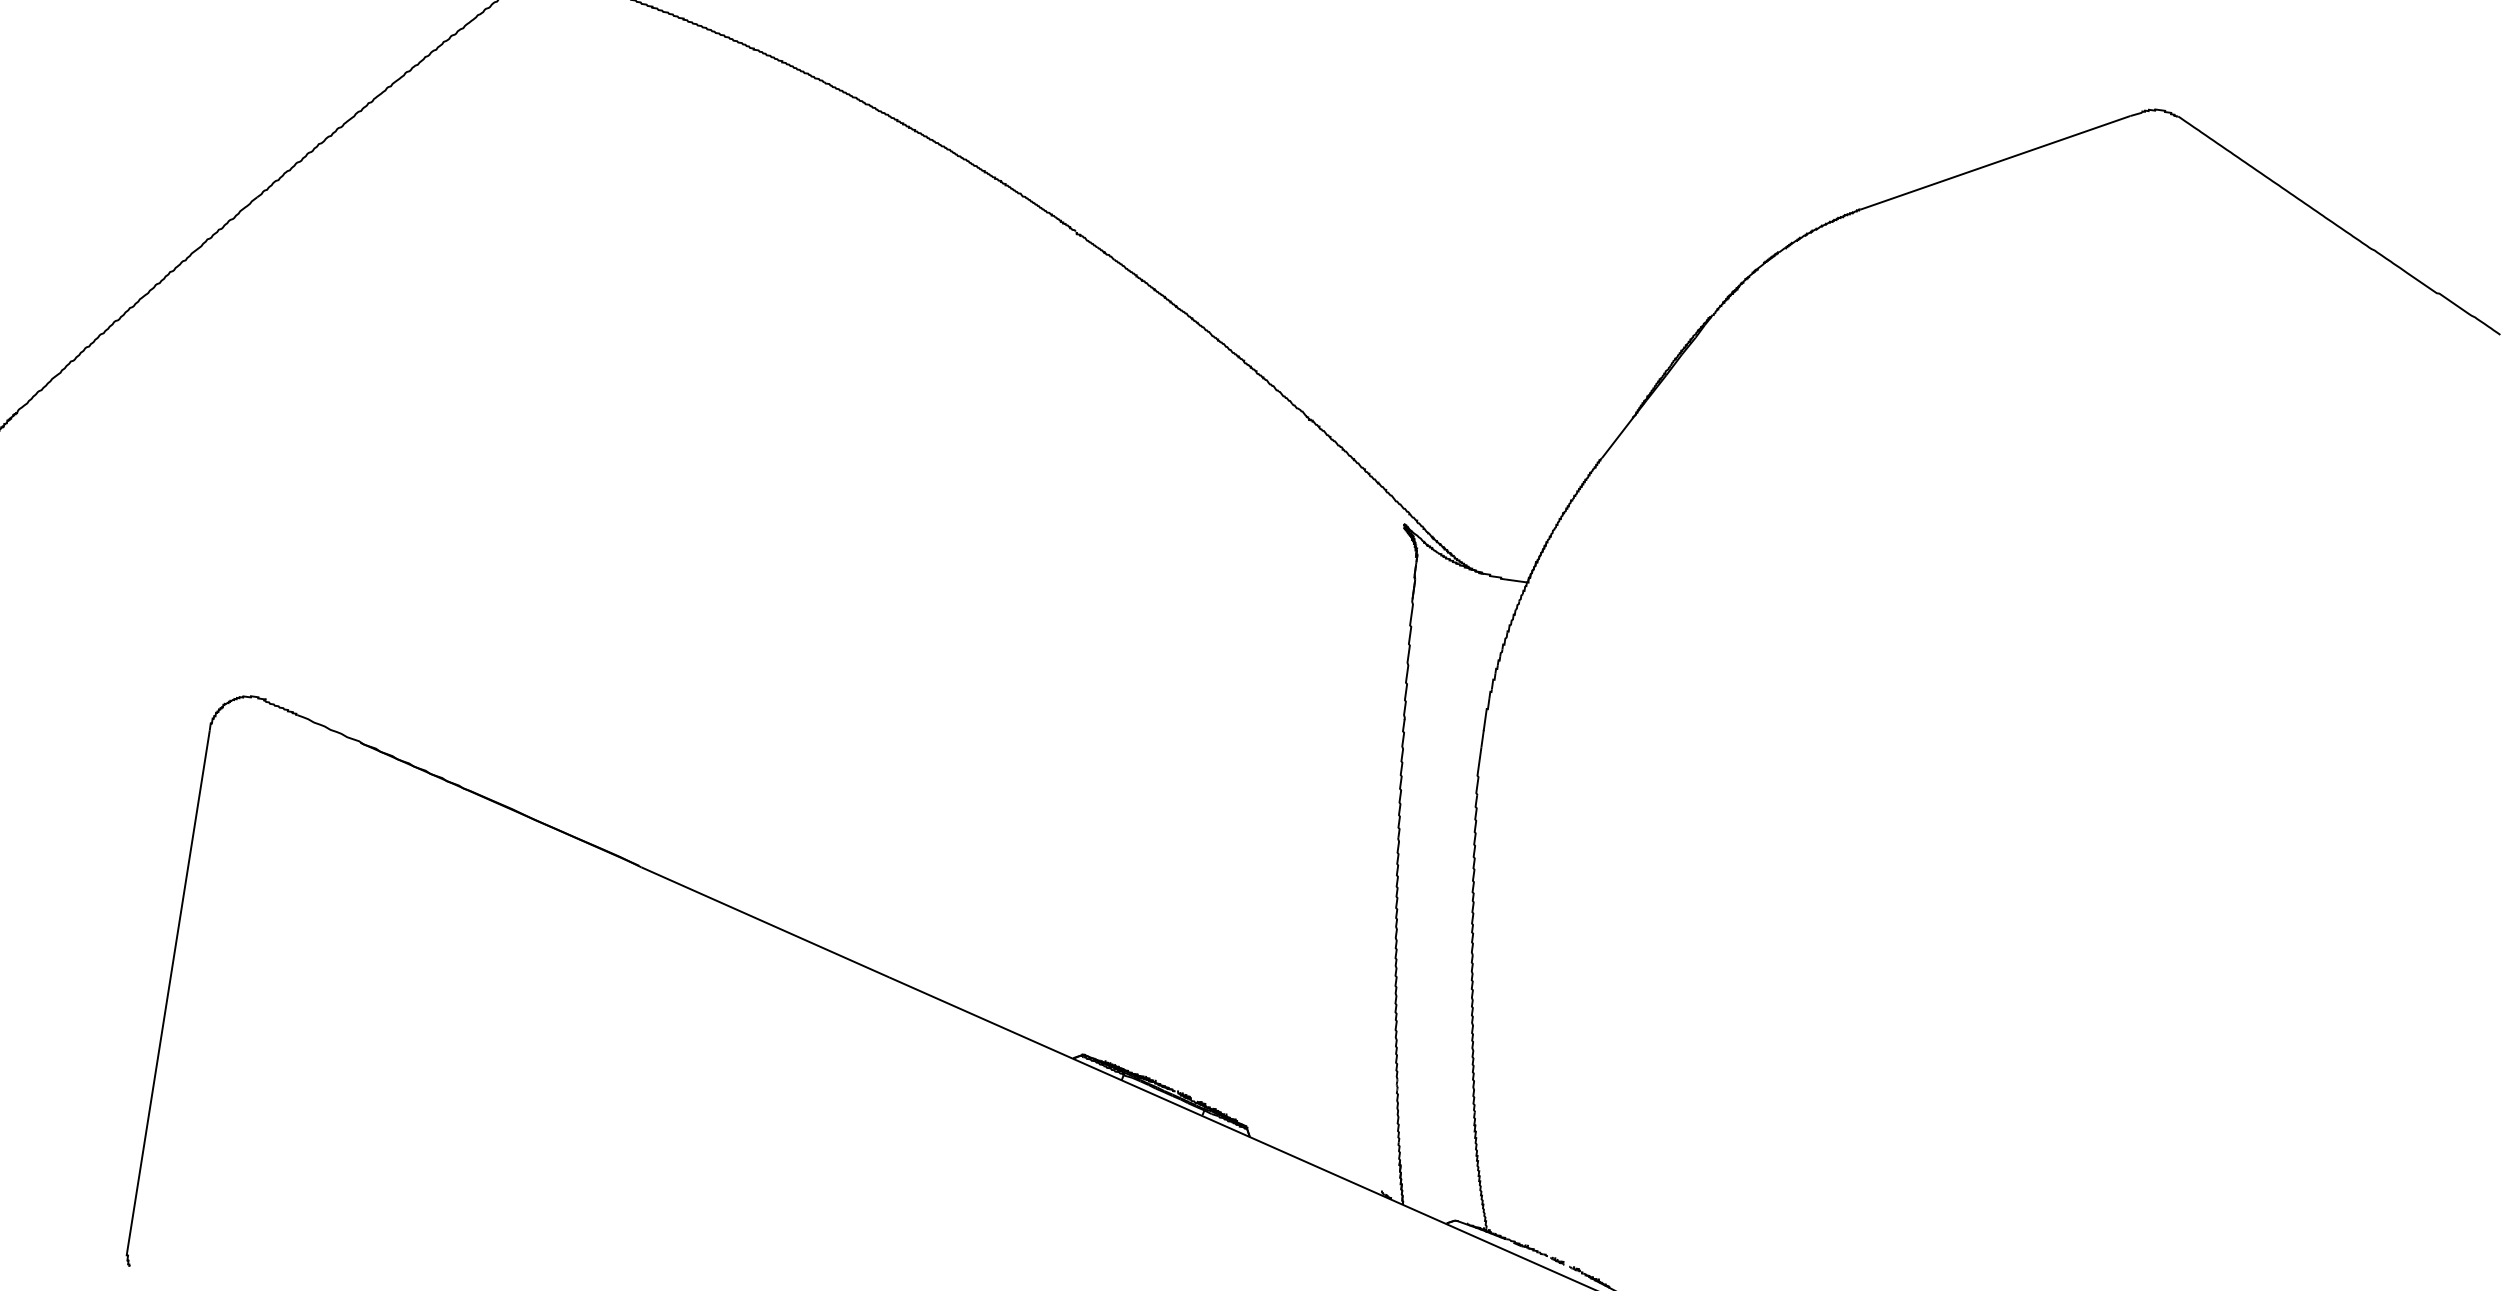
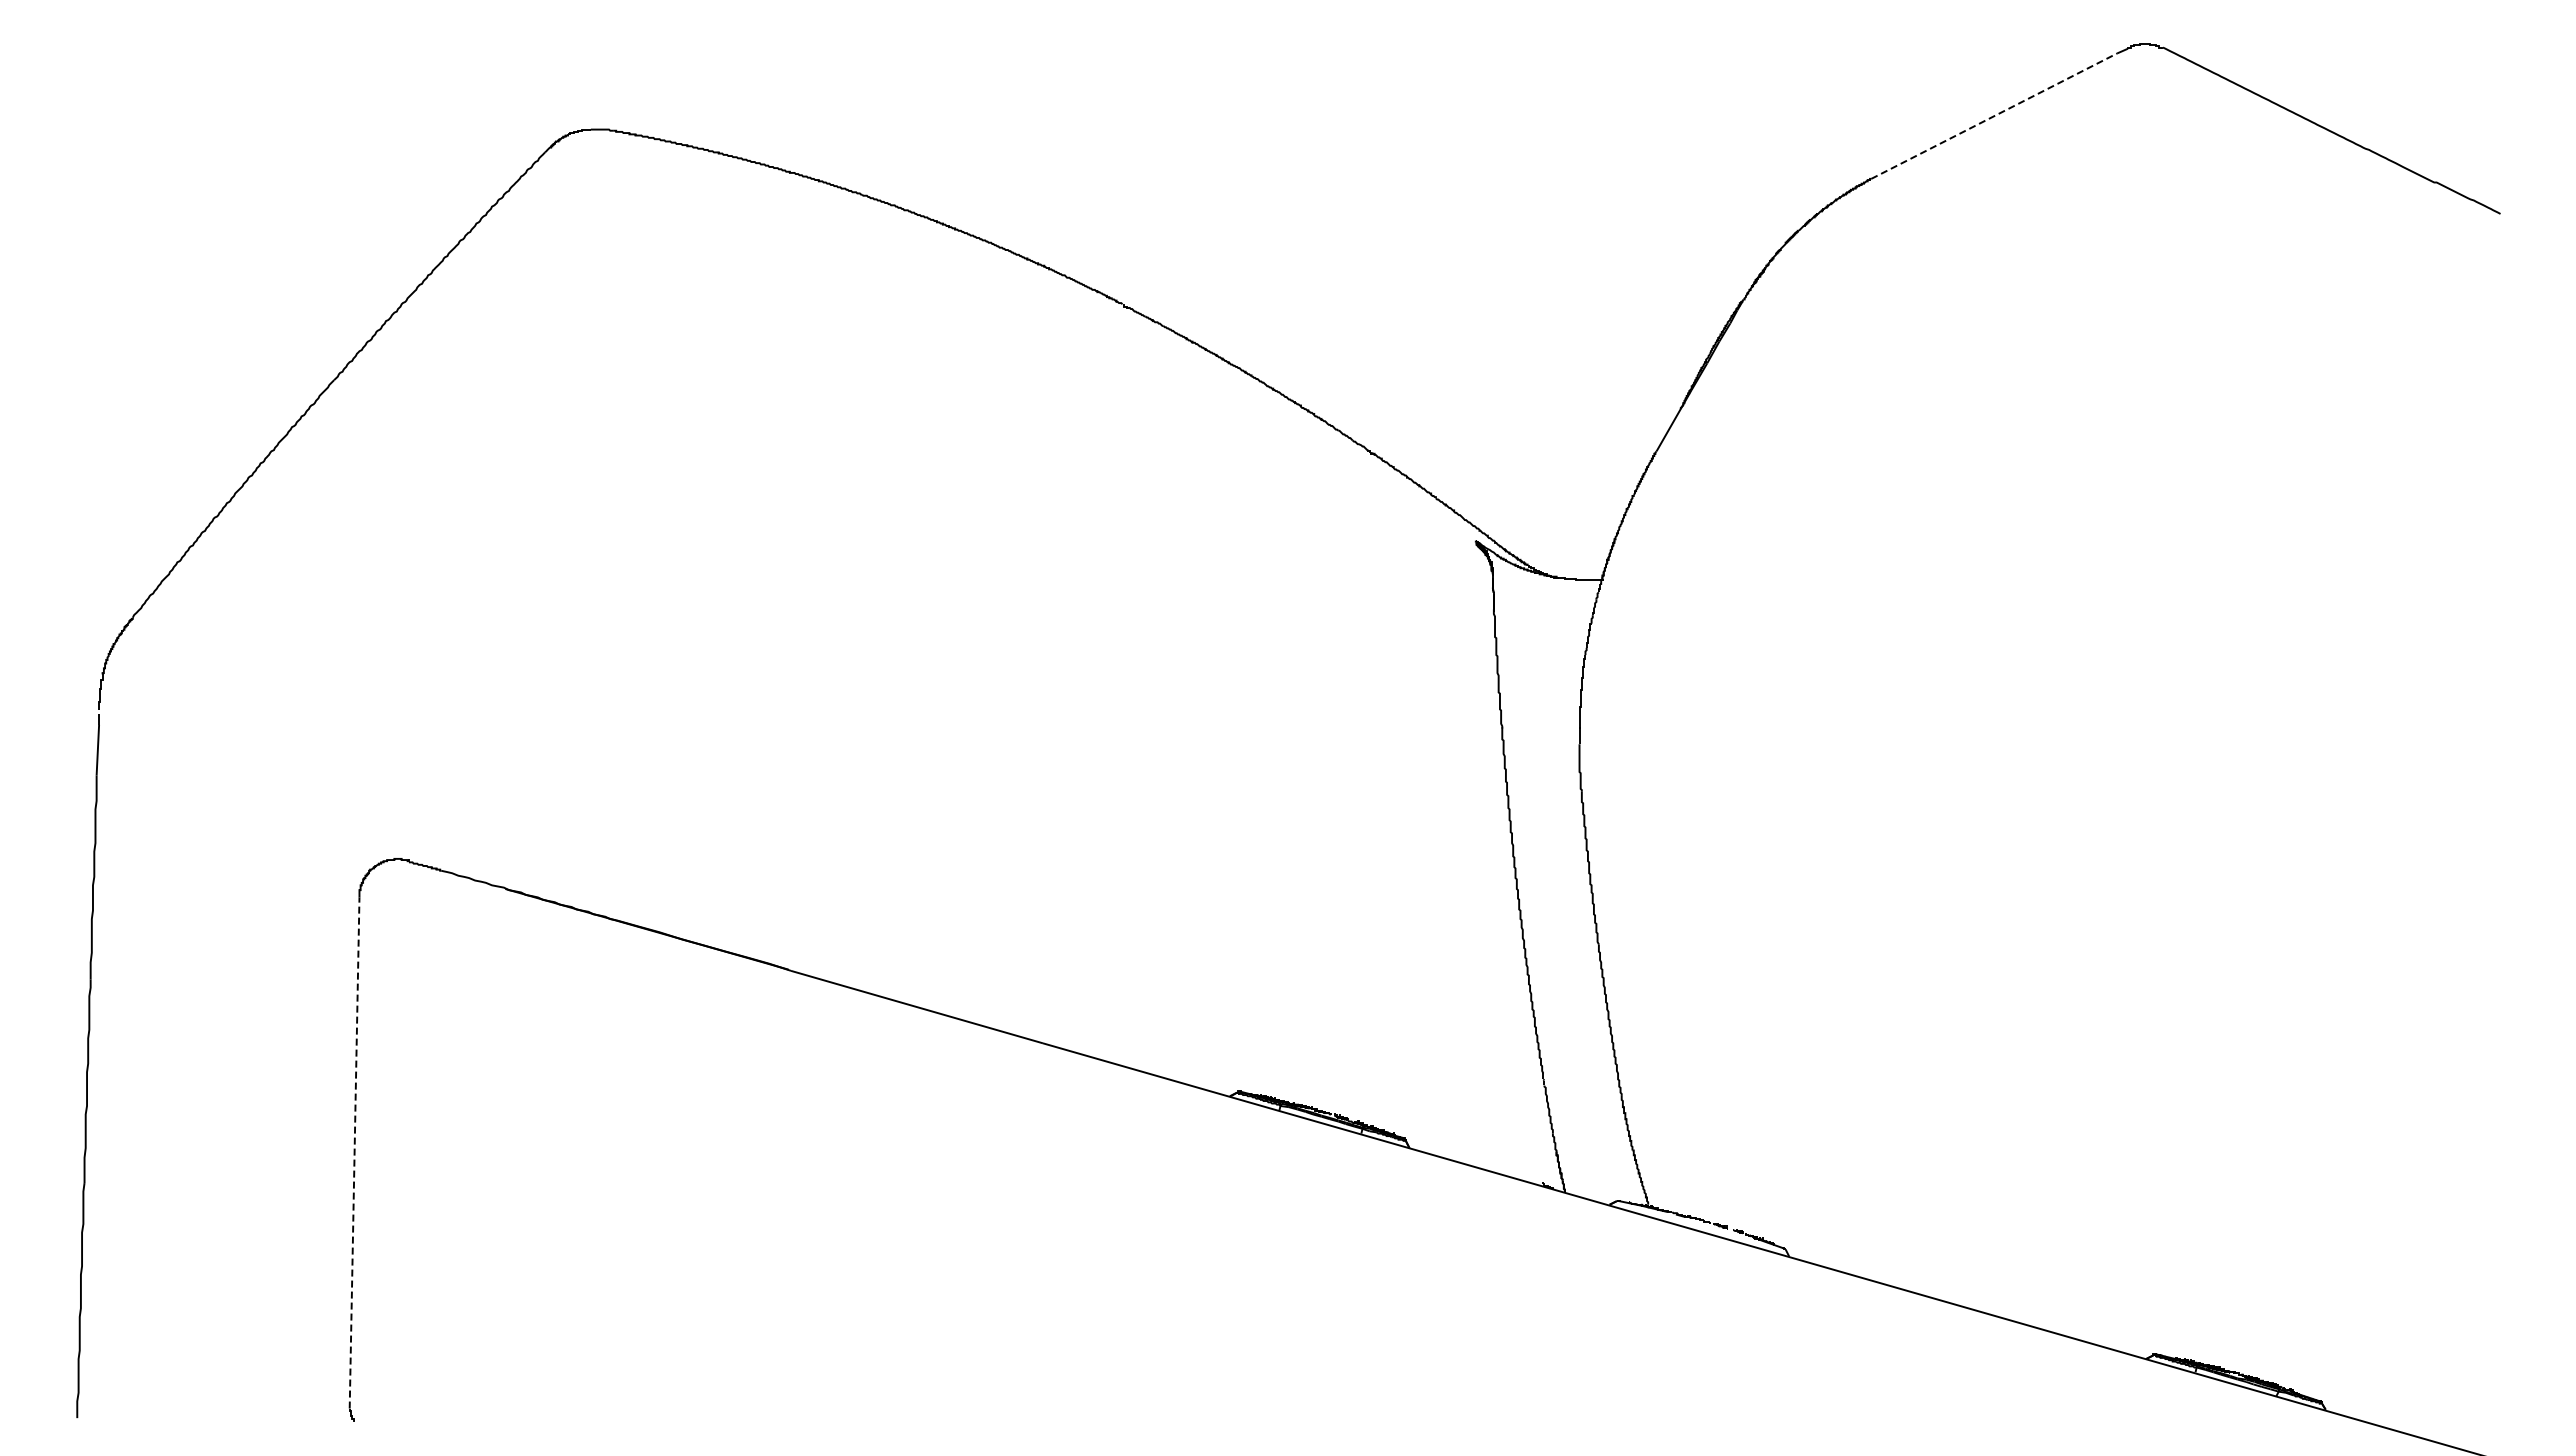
line: (1995, 163) -> (1994, 116), solid -> dashed
line: (168, 991) -> (354, 1152), solid -> dashed

